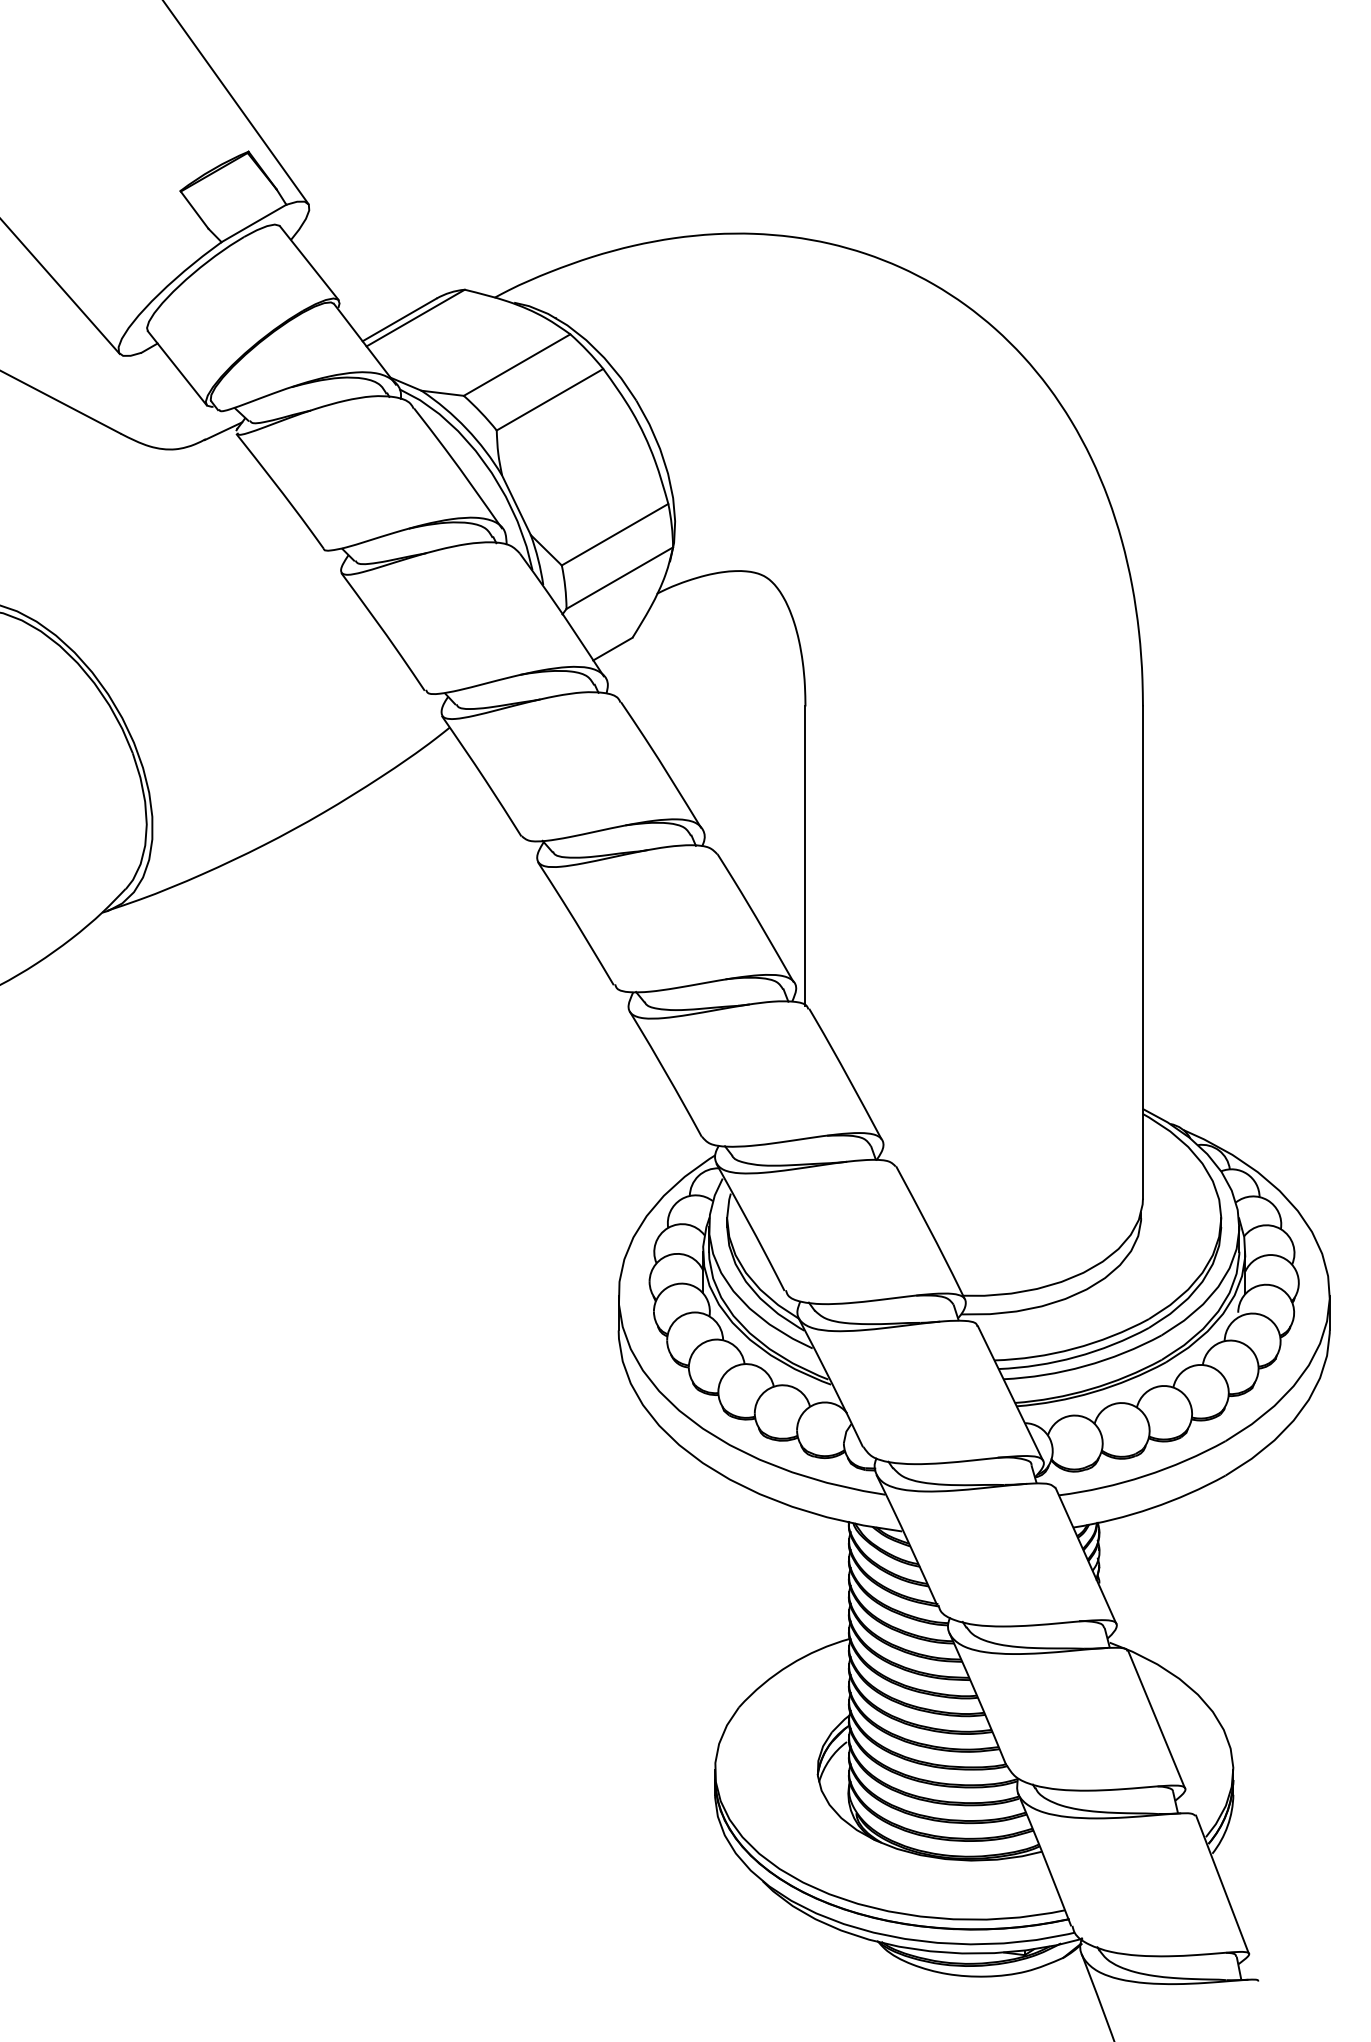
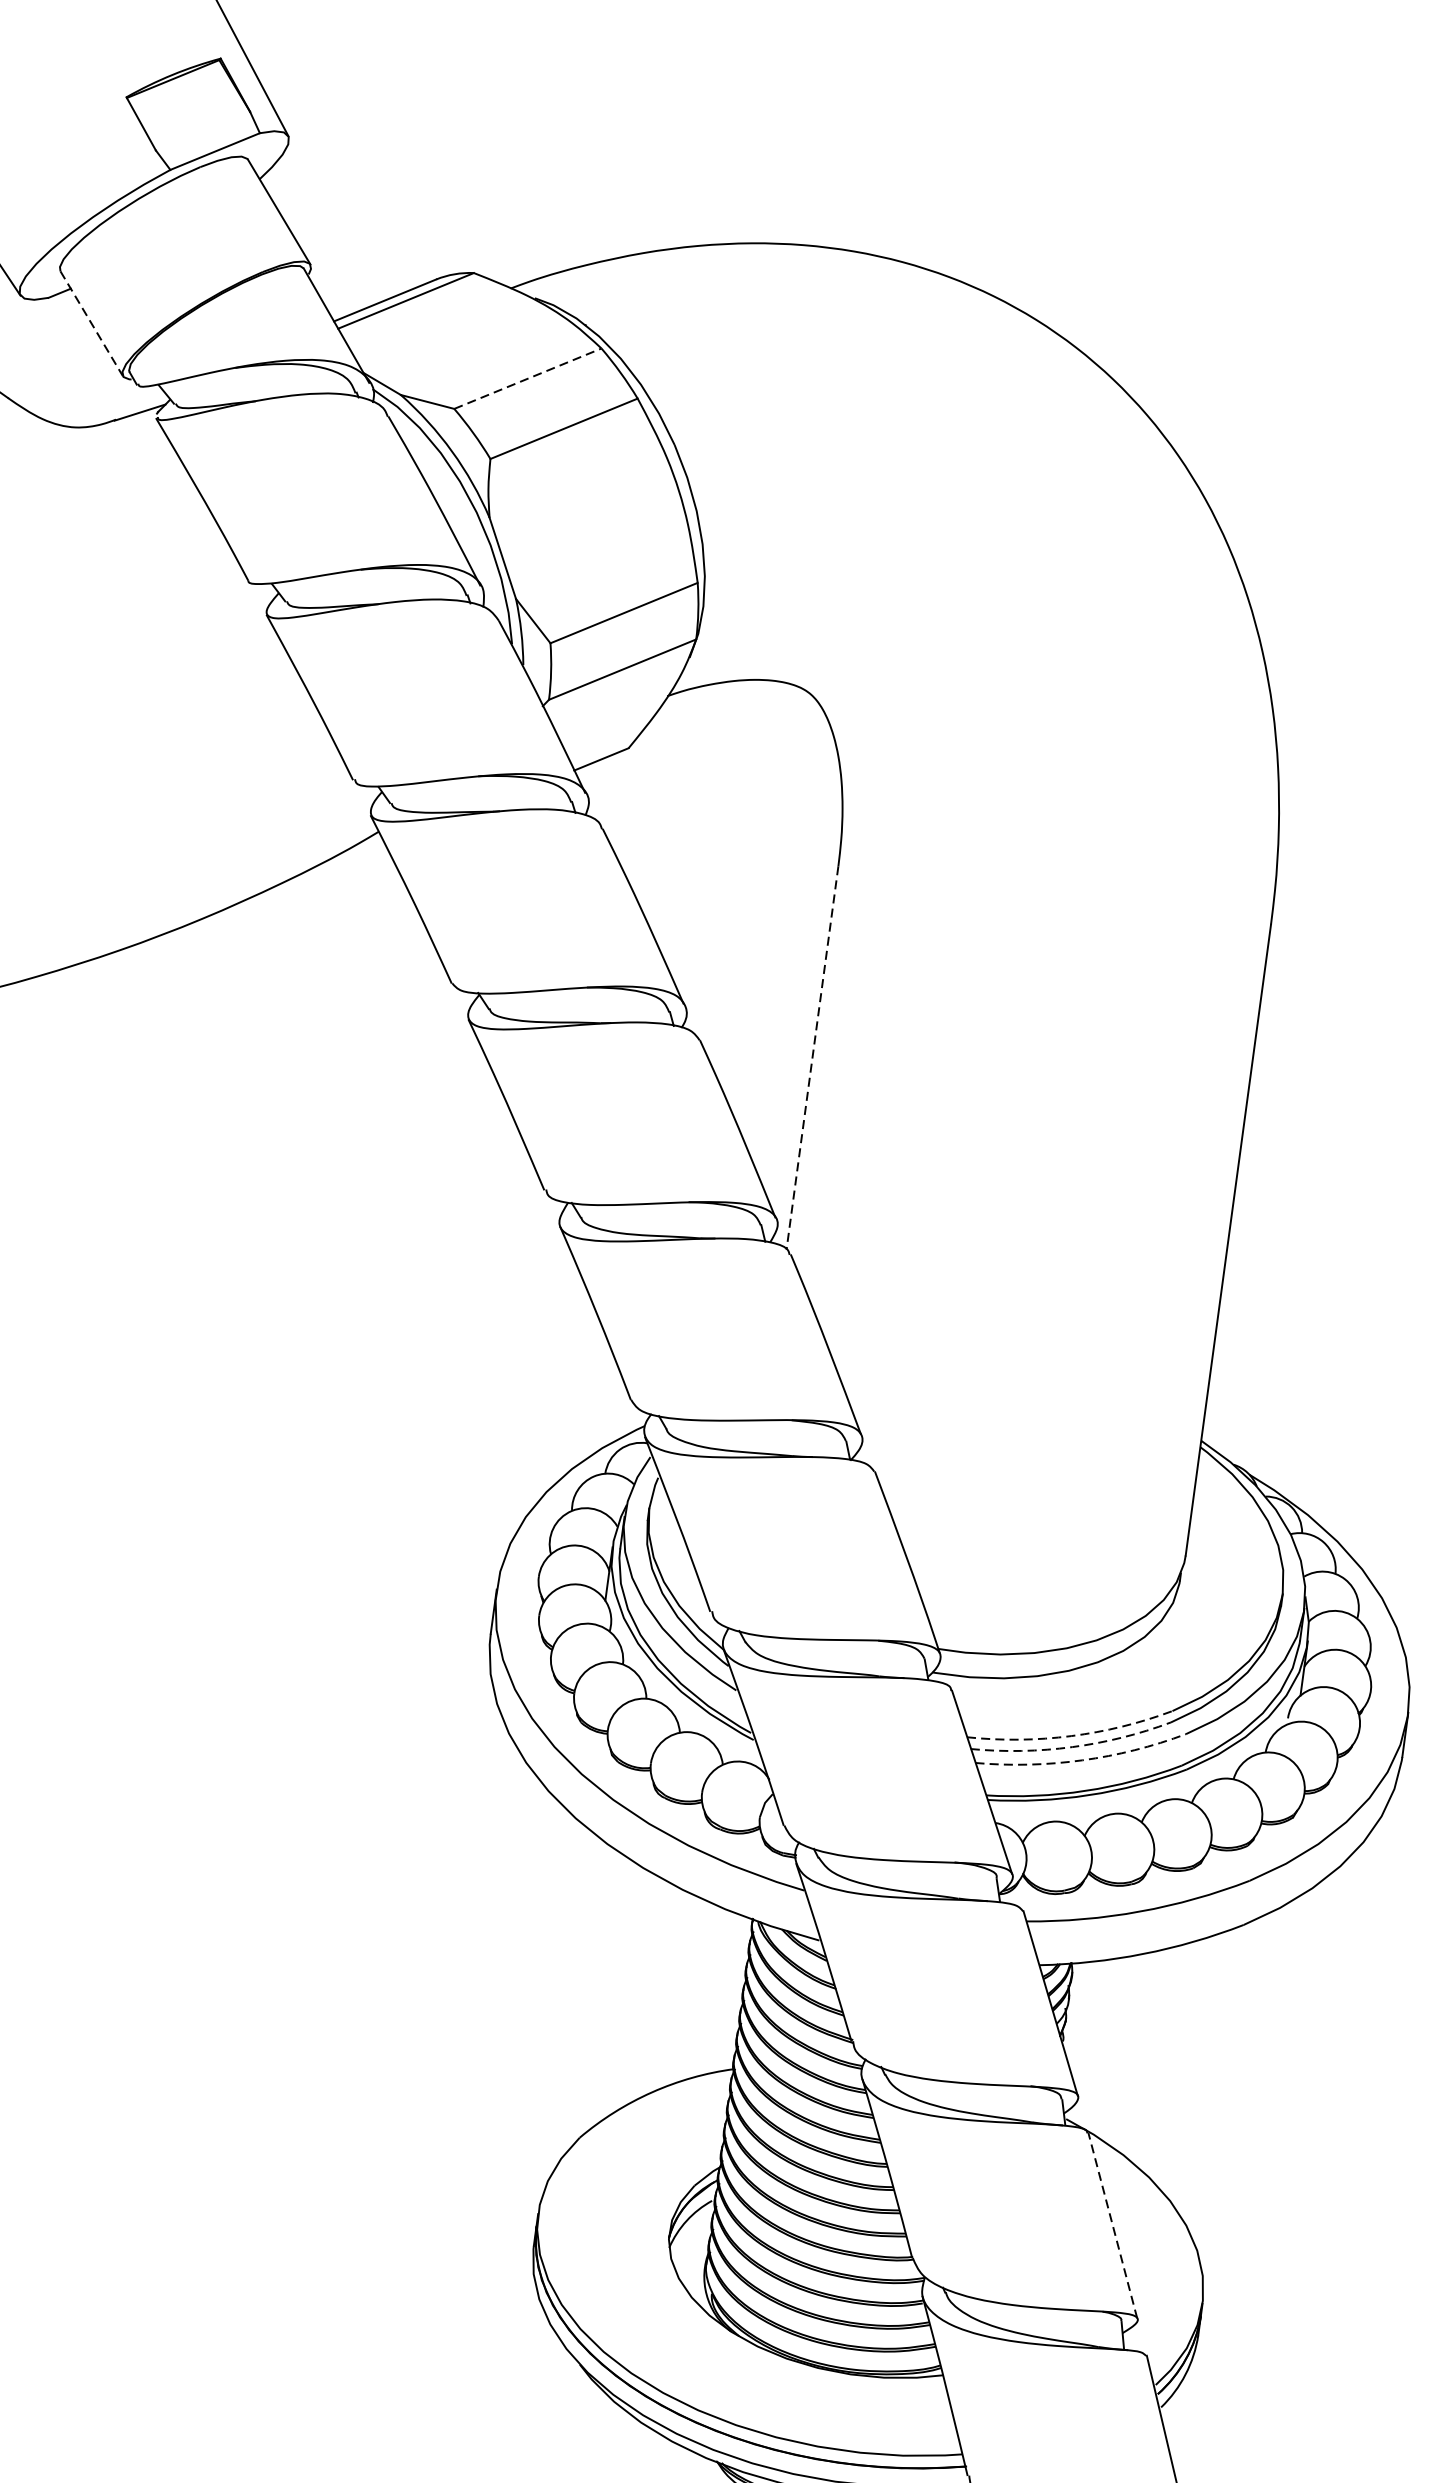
line: (517, 365) -> (528, 379), solid -> dashed
line: (177, 368) -> (91, 324), solid -> dashed
line: (805, 856) -> (812, 1058), solid -> dashed
arc: (1073, 1348) -> (1070, 1735), solid -> dashed
arc: (1075, 1357) -> (1071, 1747), solid -> dashed
arc: (1085, 1366) -> (1082, 1760), solid -> dashed
line: (1156, 1719) -> (1112, 2225), solid -> dashed

